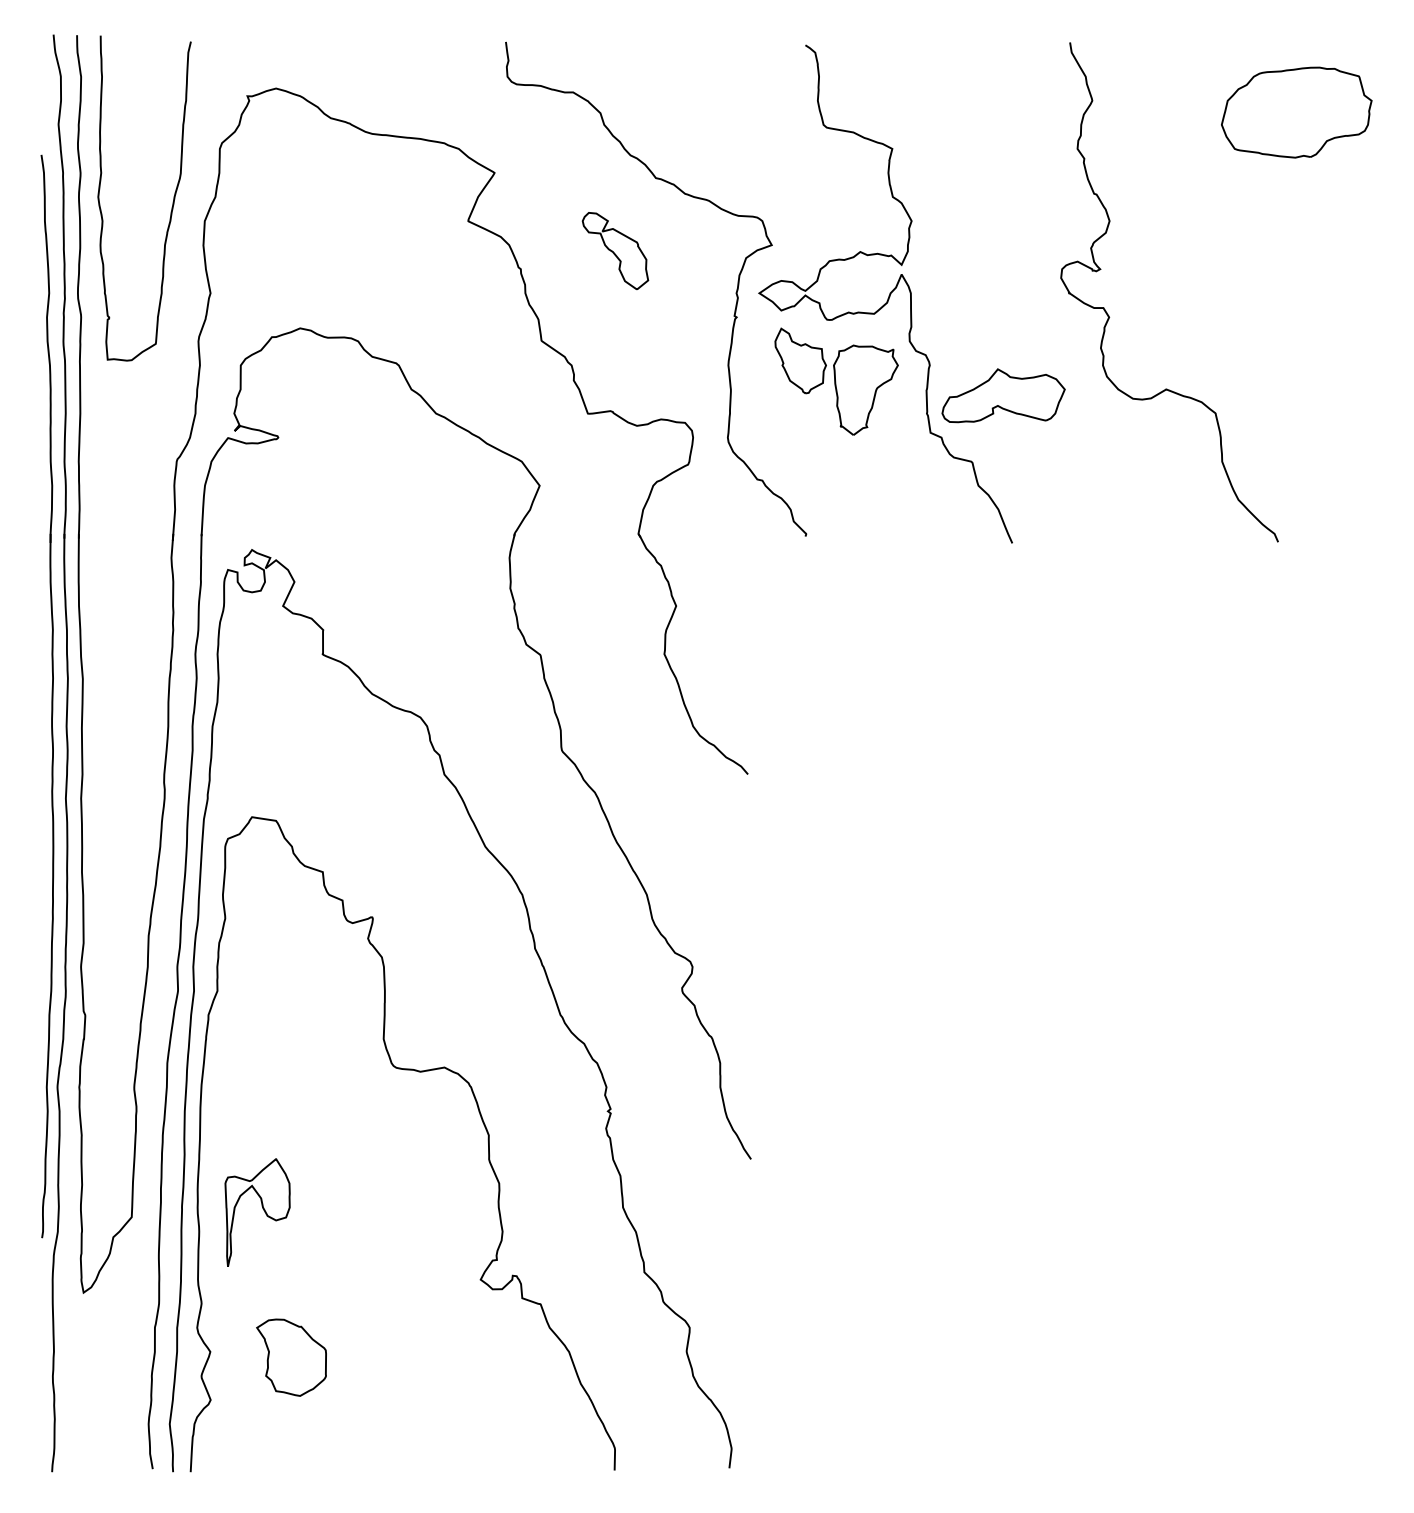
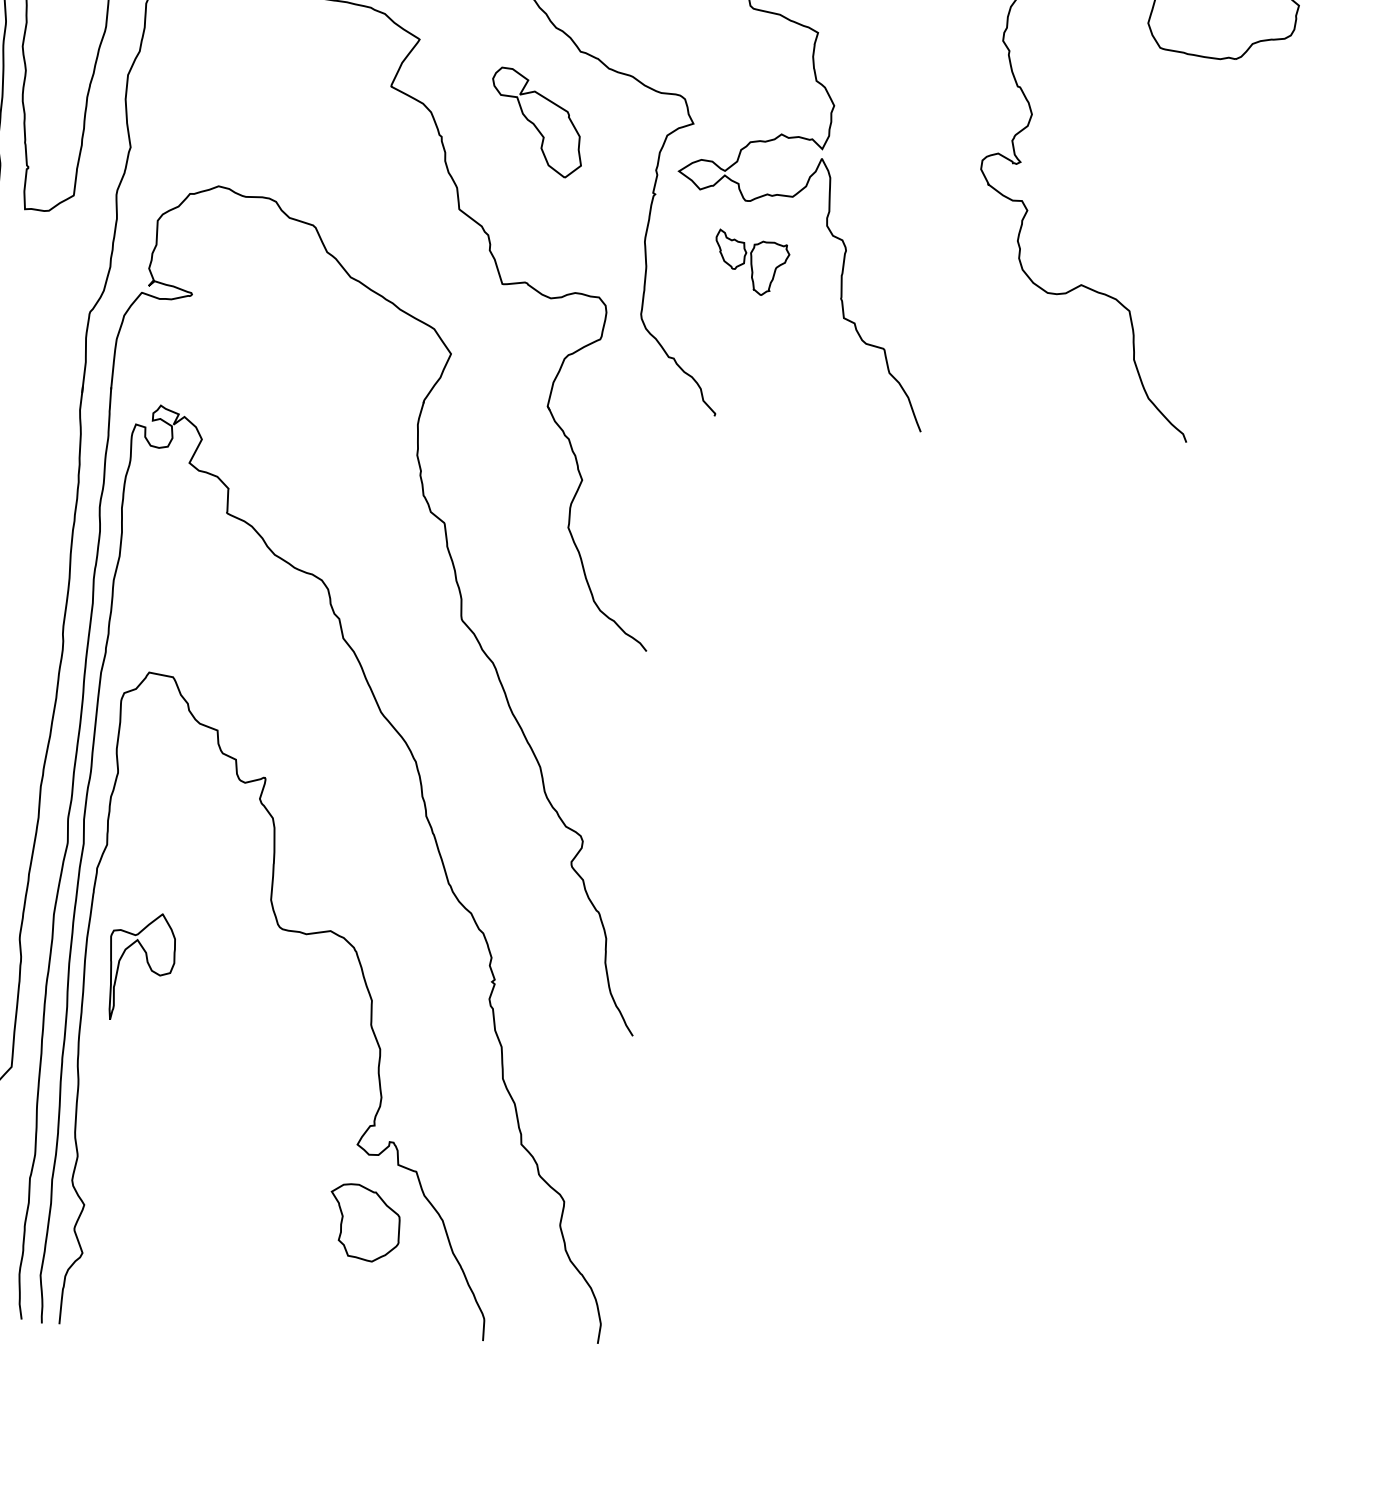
part: (615, 251) -> (537, 123), size x1.4
part: (836, 381) -> (752, 262), size x0.6
part: (1003, 395) -> (918, 284), removed
part: (263, 1210) -> (147, 965), moved
part: (291, 1357) -> (364, 1222), moved

